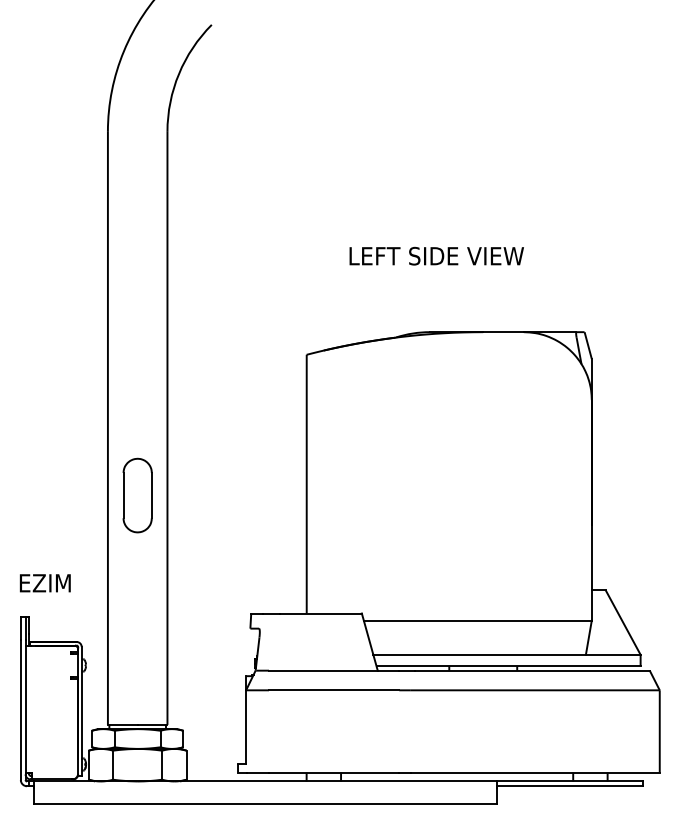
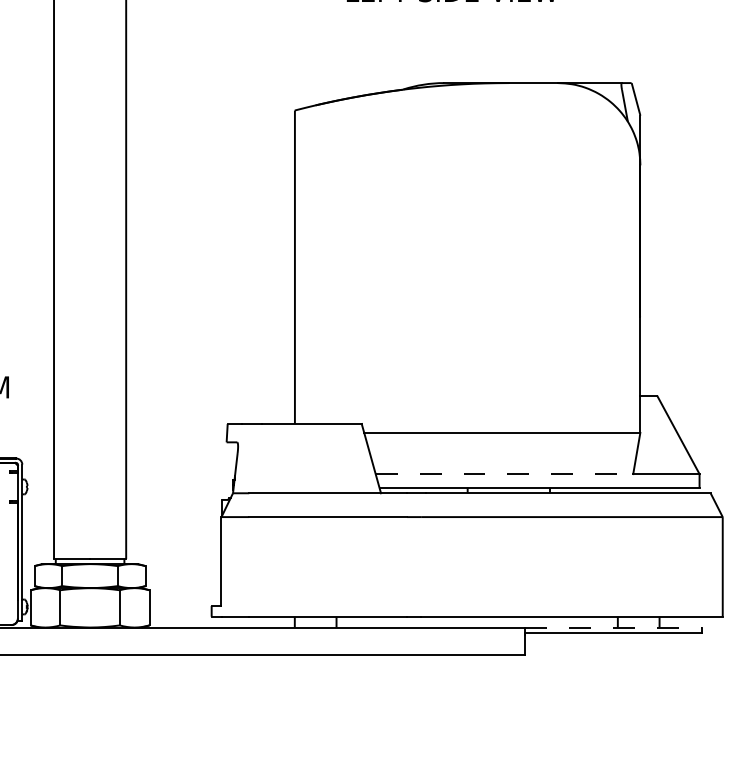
part: (137, 495) -> (89, 281), removed
line: (480, 654) -> (505, 473), solid -> dashed
line: (569, 781) -> (613, 627), solid -> dashed

